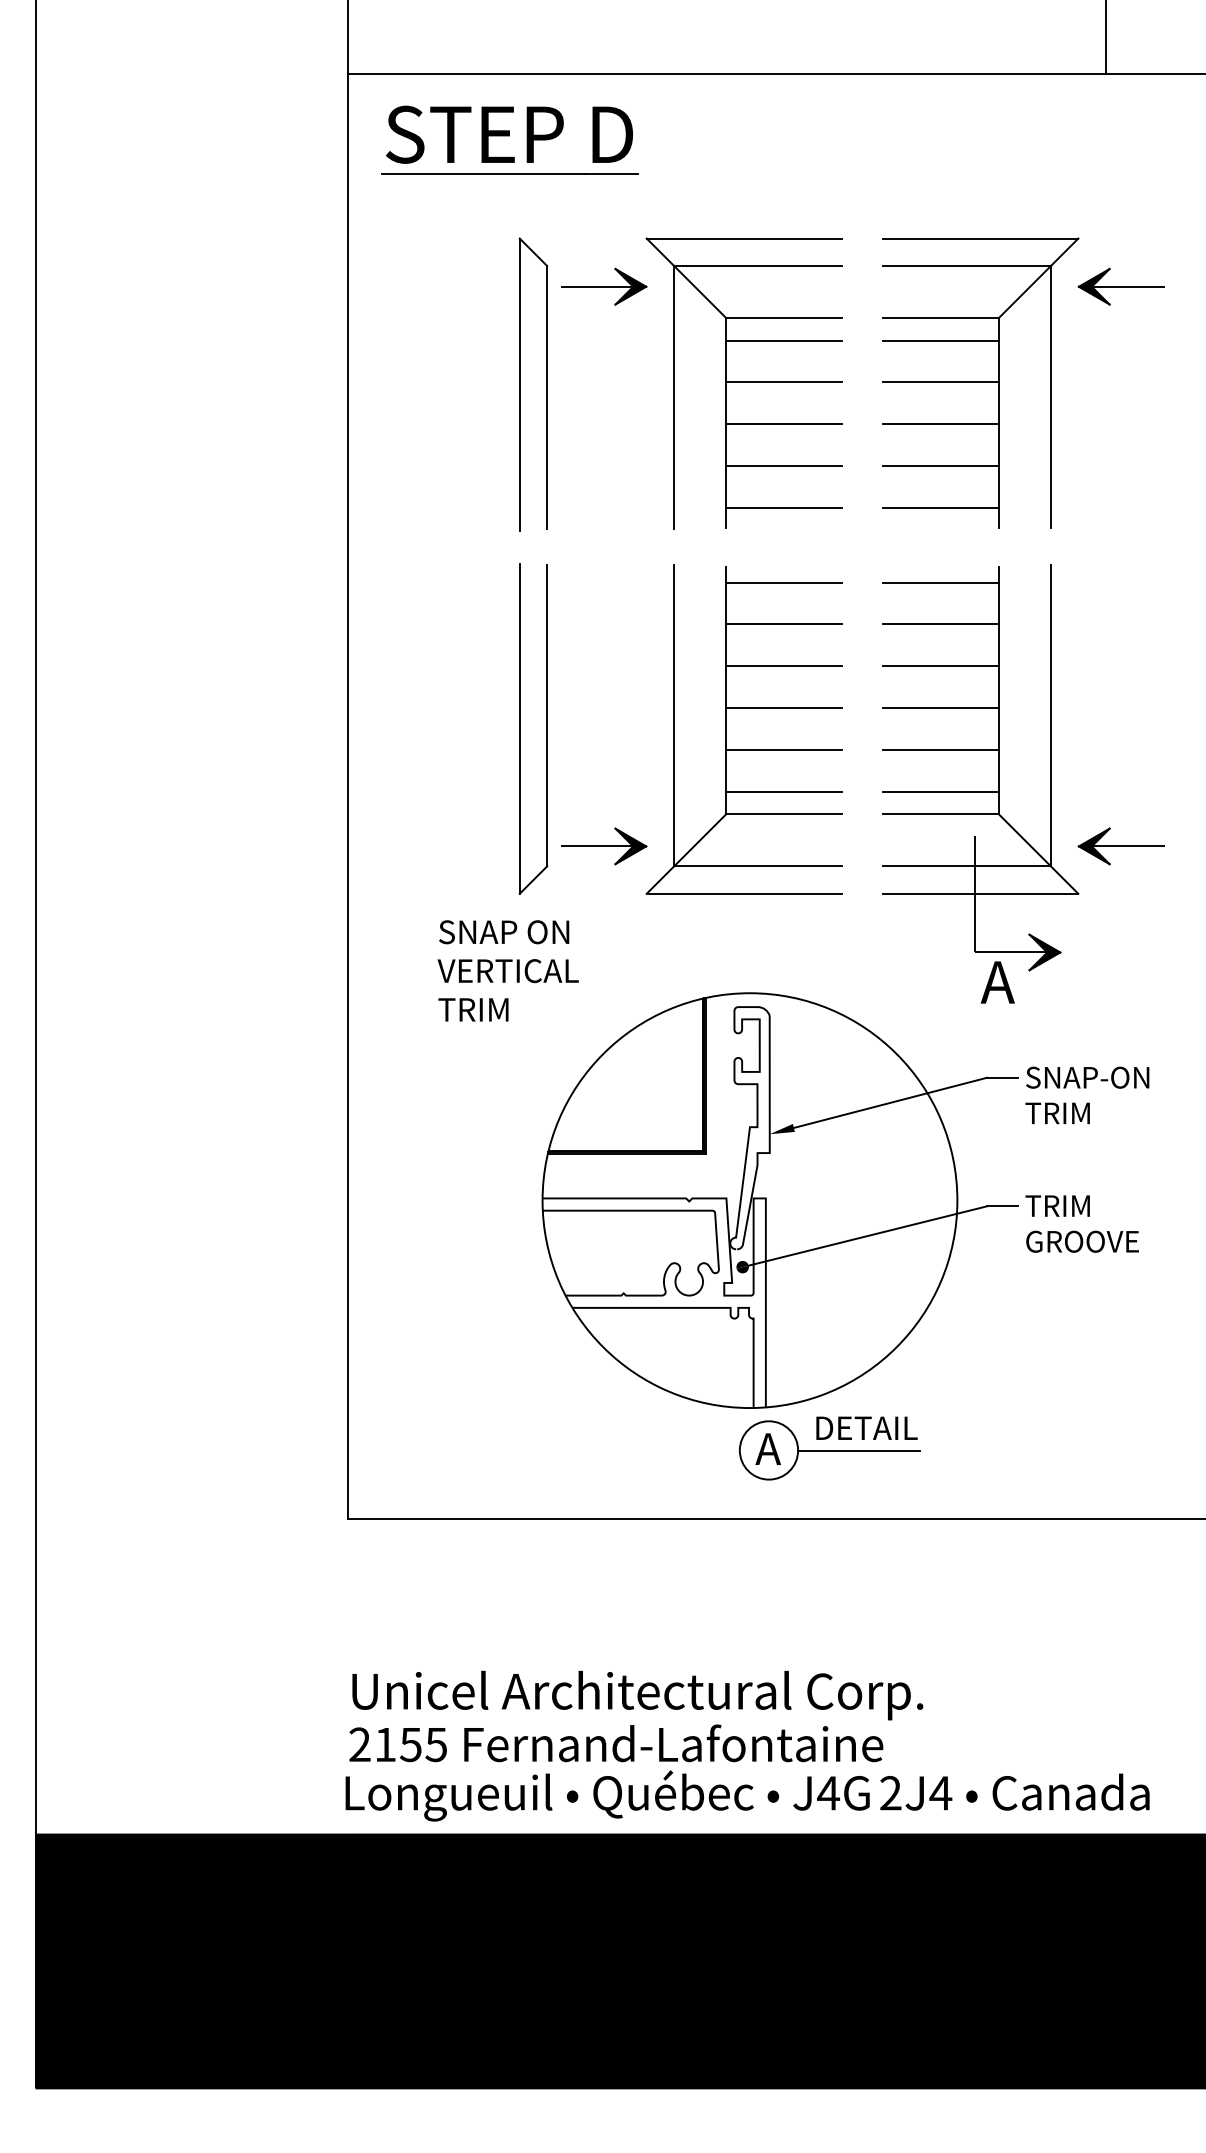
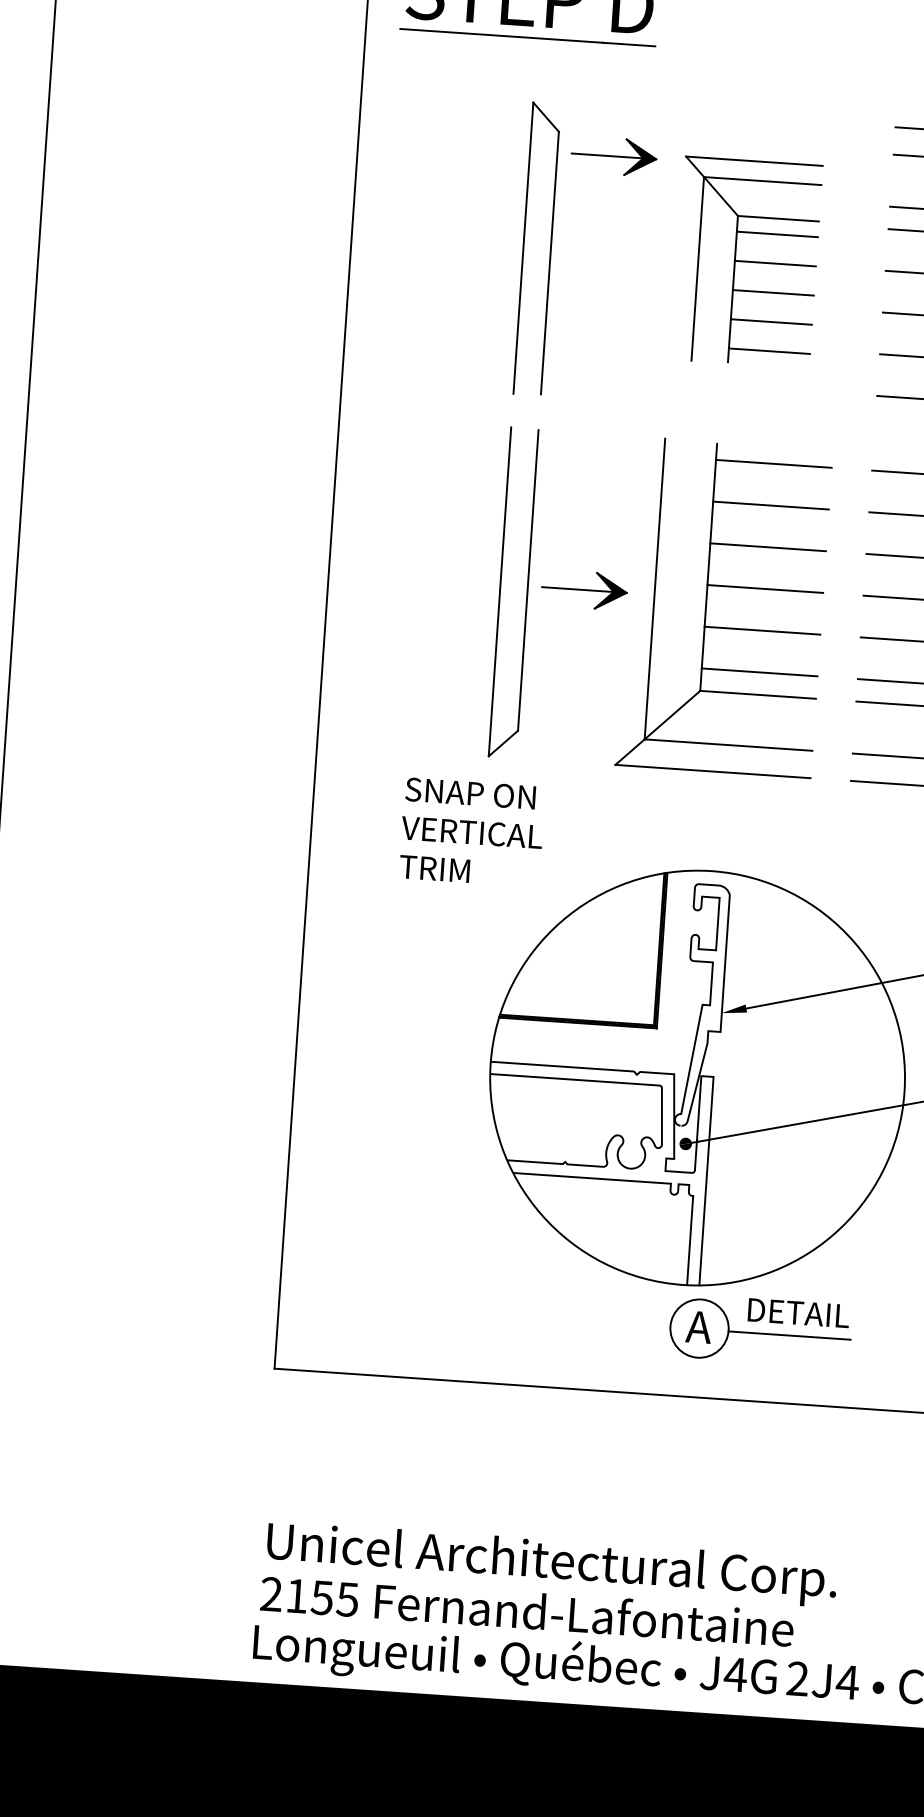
part: (743, 383) -> (746, 262), size x0.7
part: (604, 846) -> (585, 590), moved

